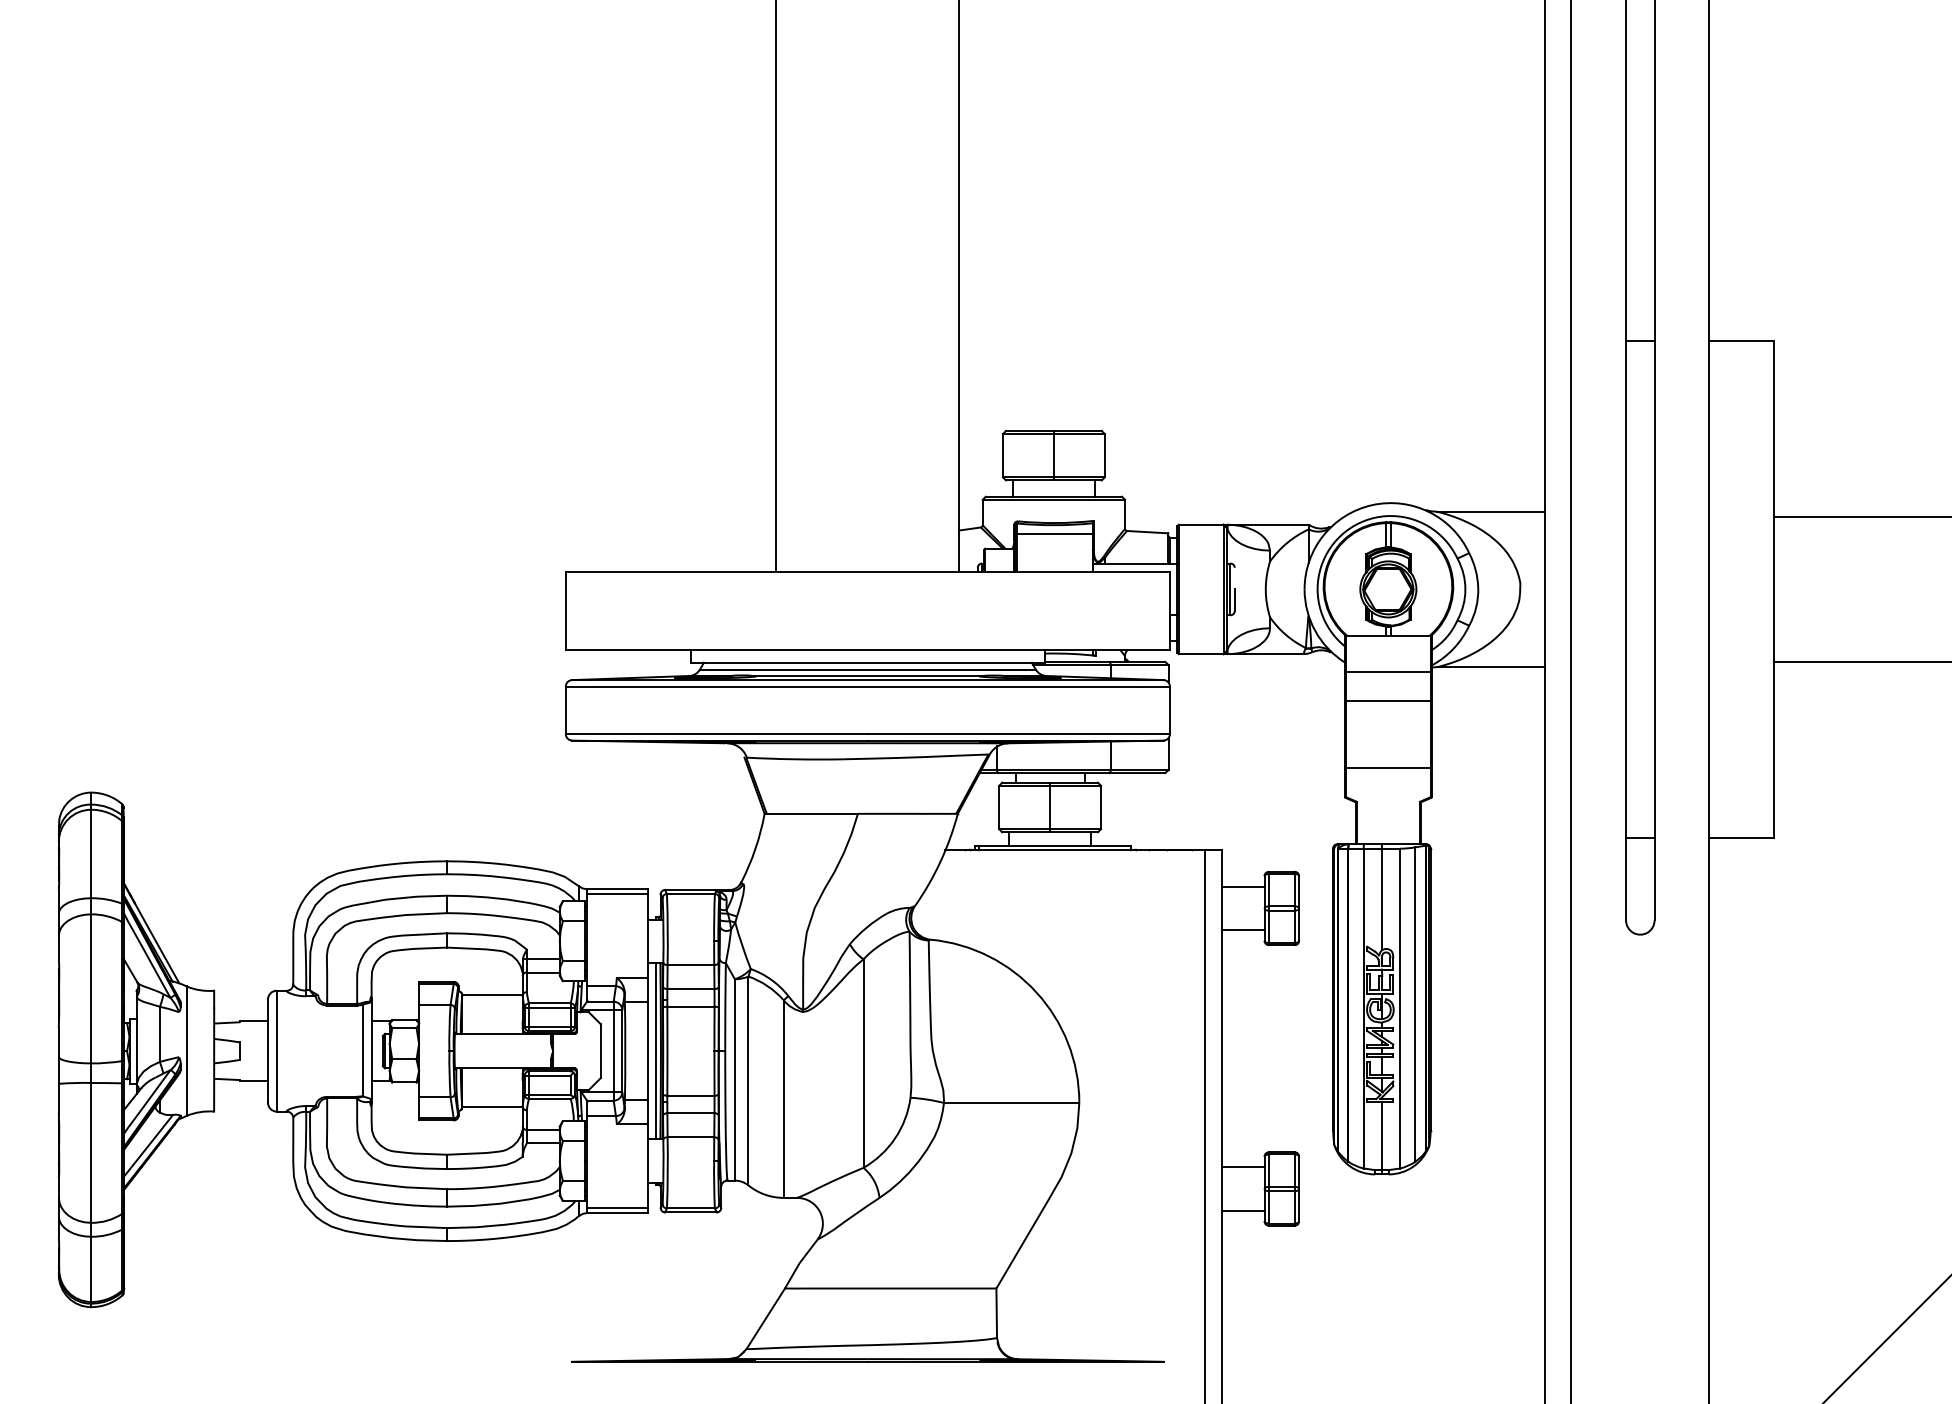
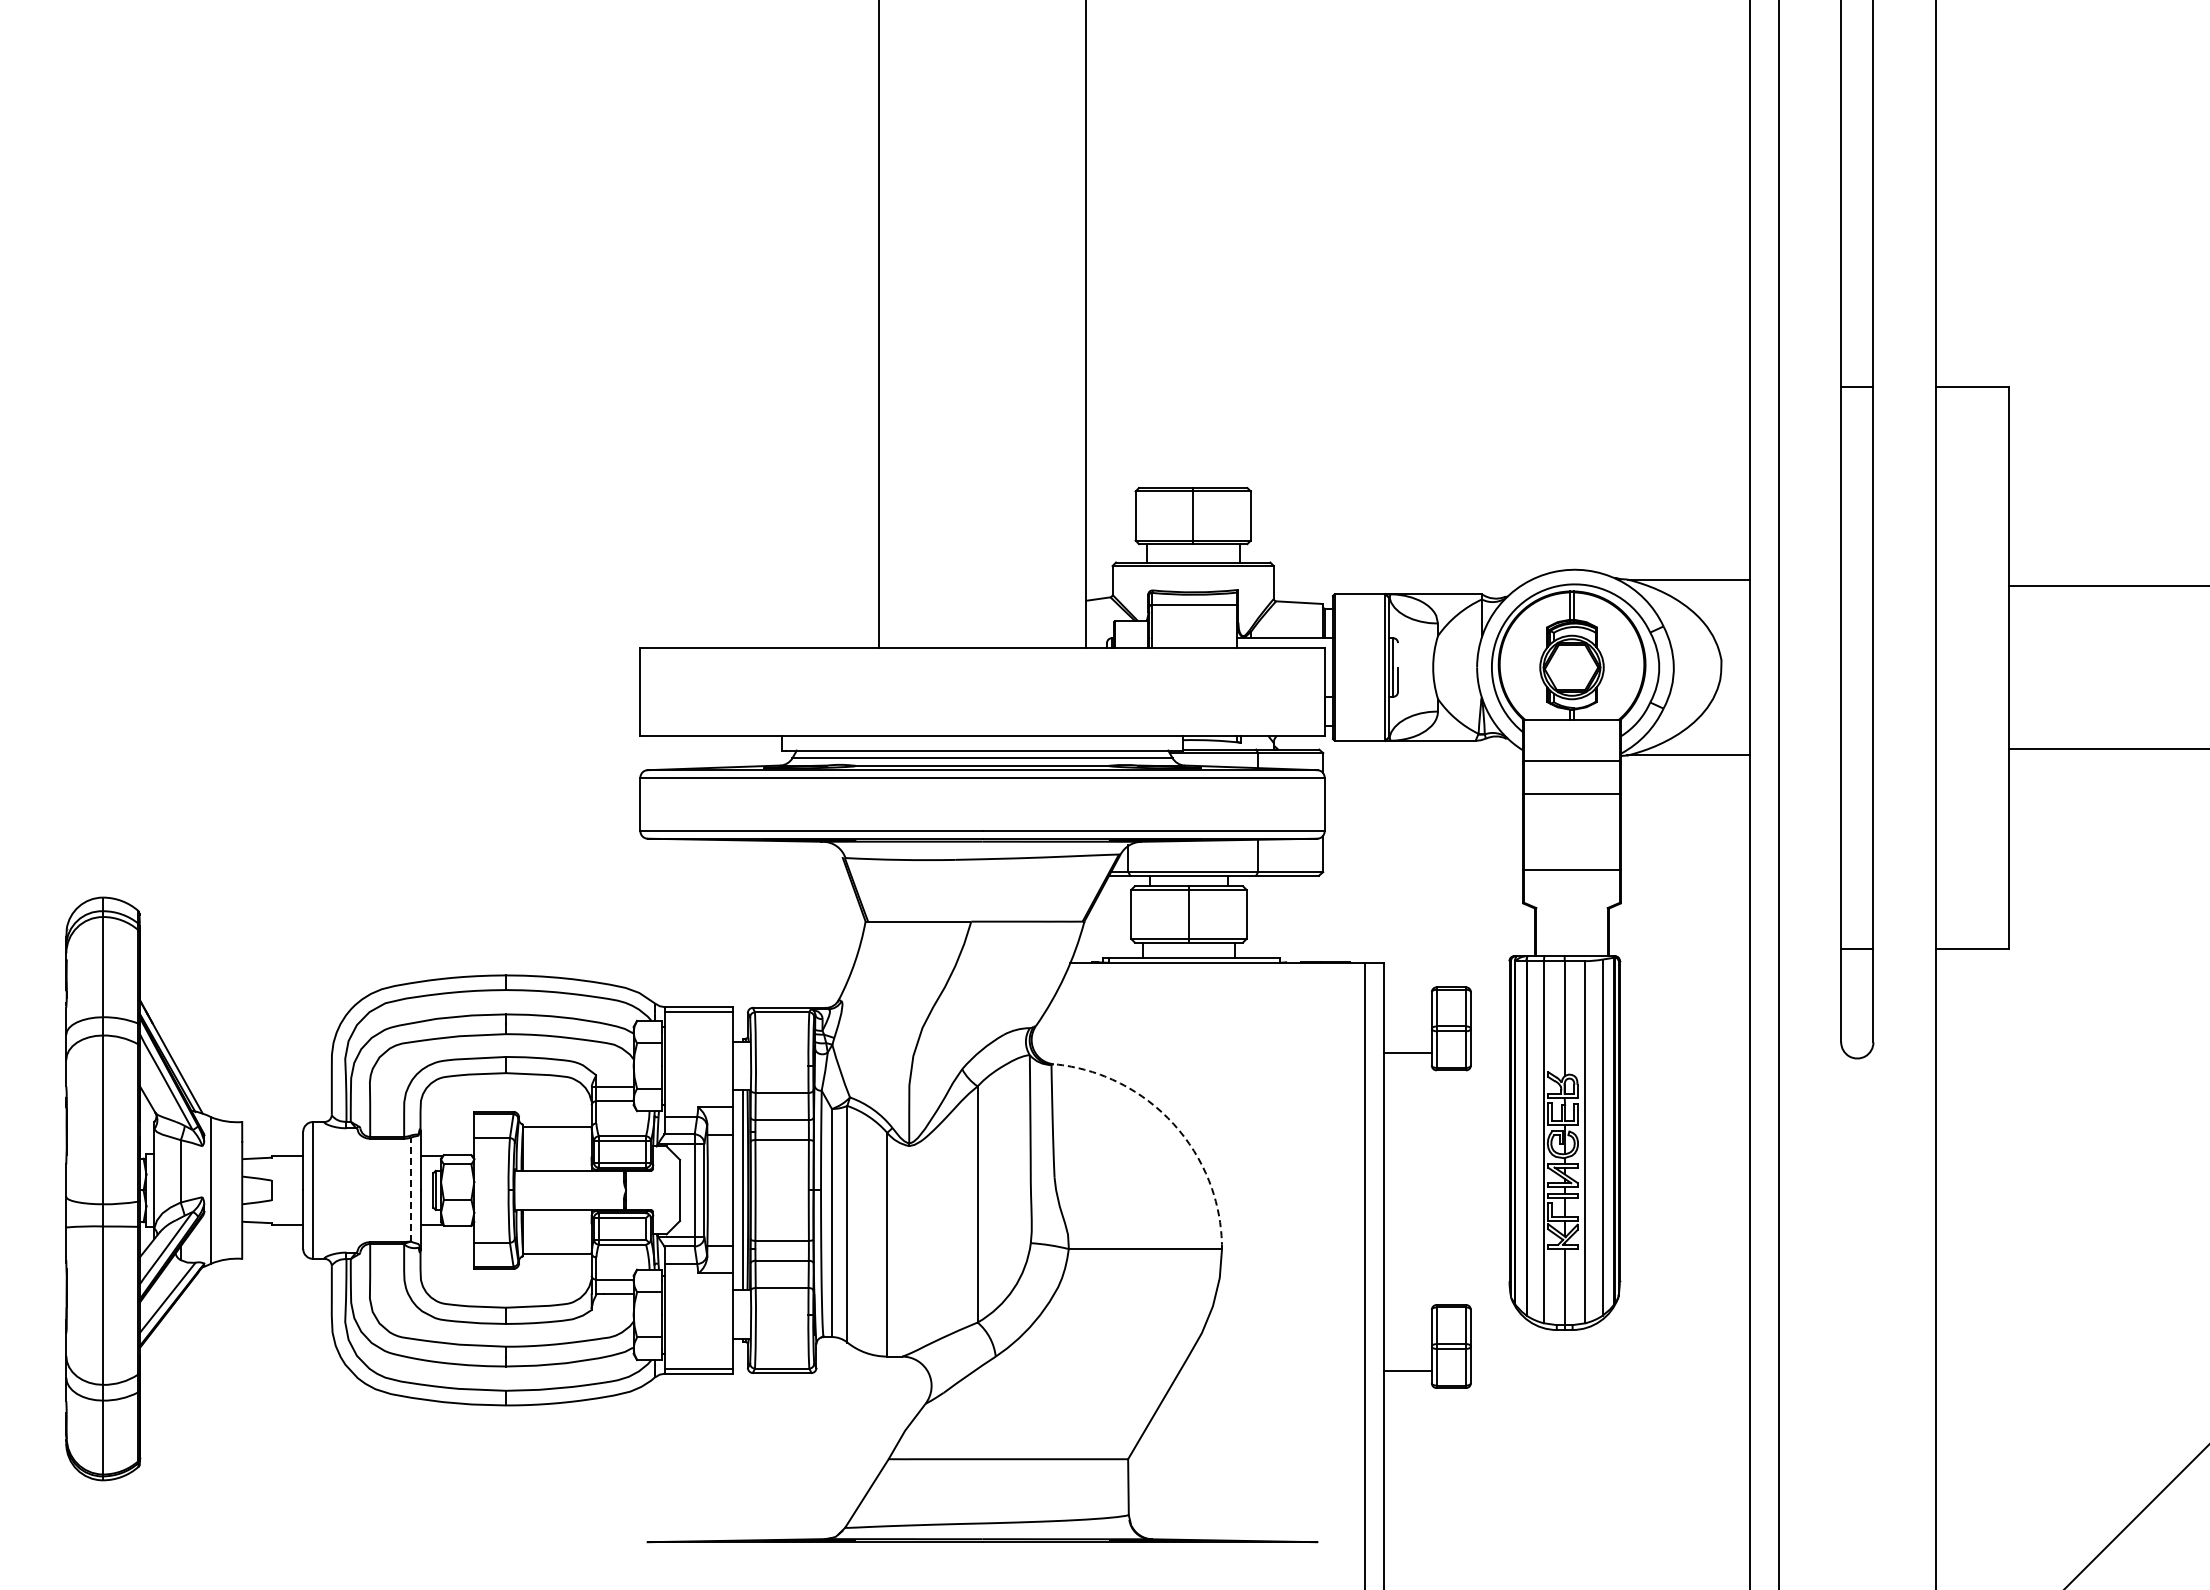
line: (1243, 886) -> (1407, 1004), removed
arc: (1036, 992) -> (1173, 1124), solid -> dashed
line: (362, 1050) -> (410, 1189), solid -> dashed
line: (1243, 1167) -> (1407, 1322), removed

